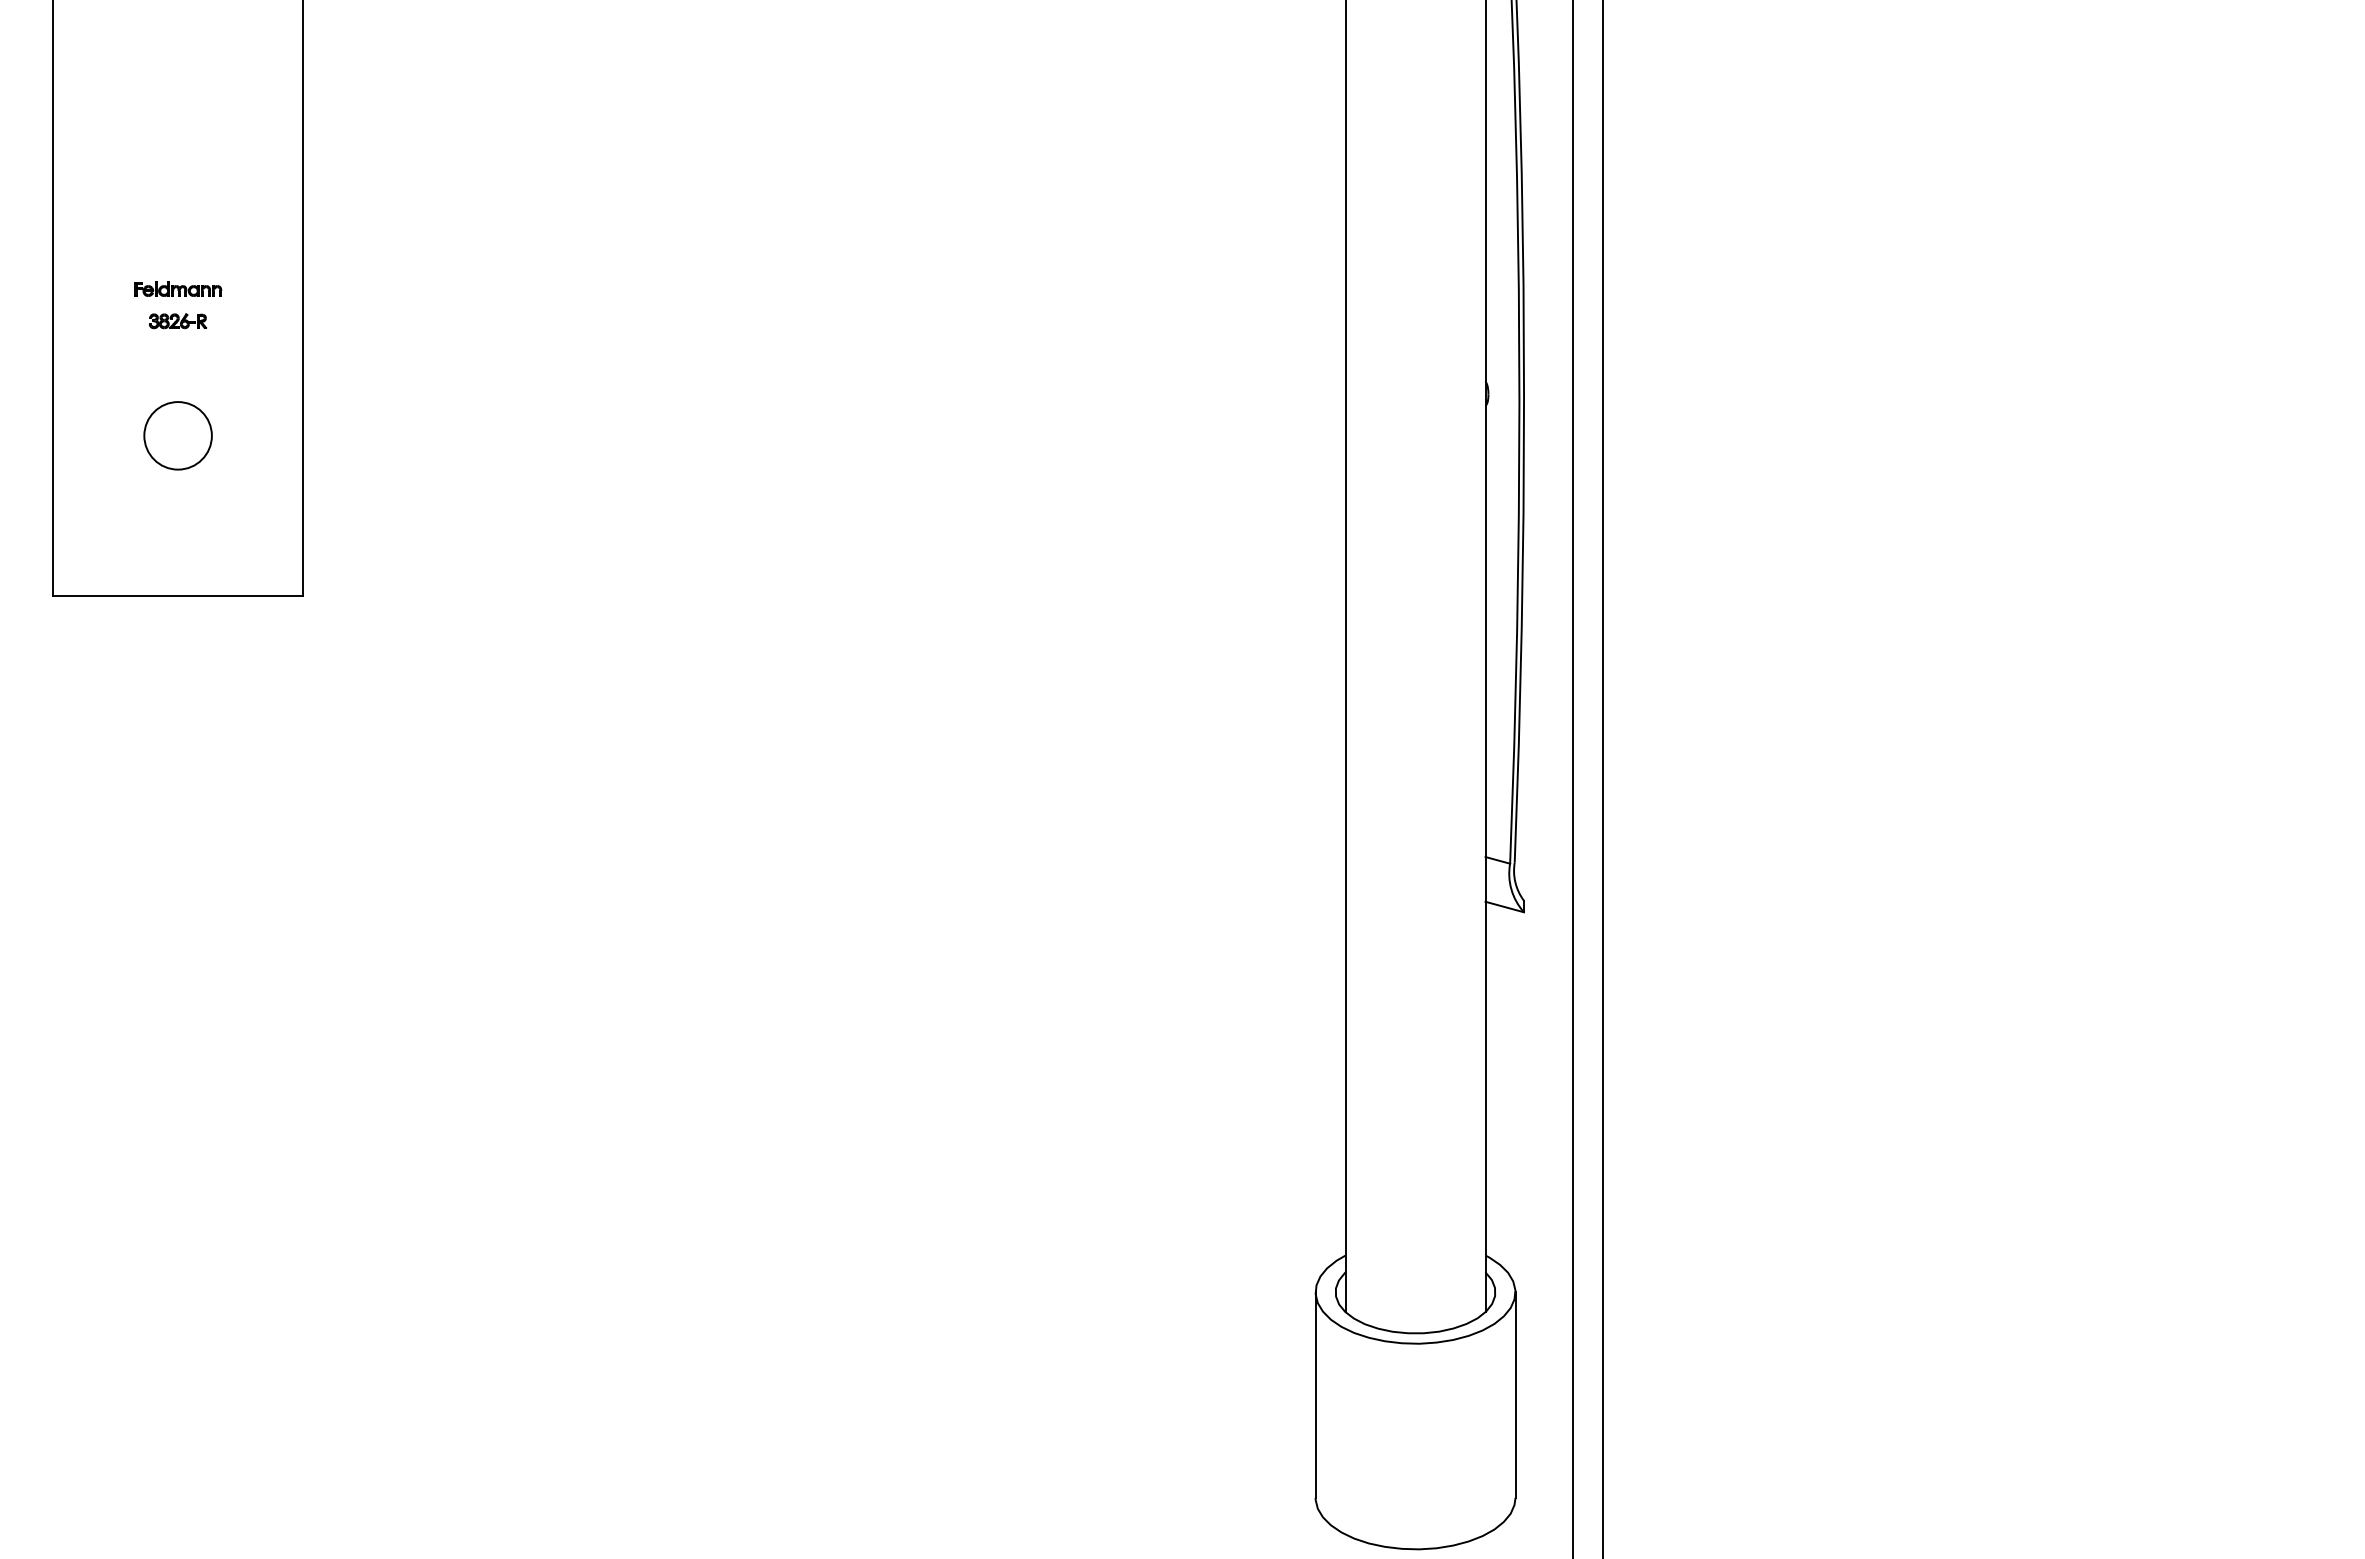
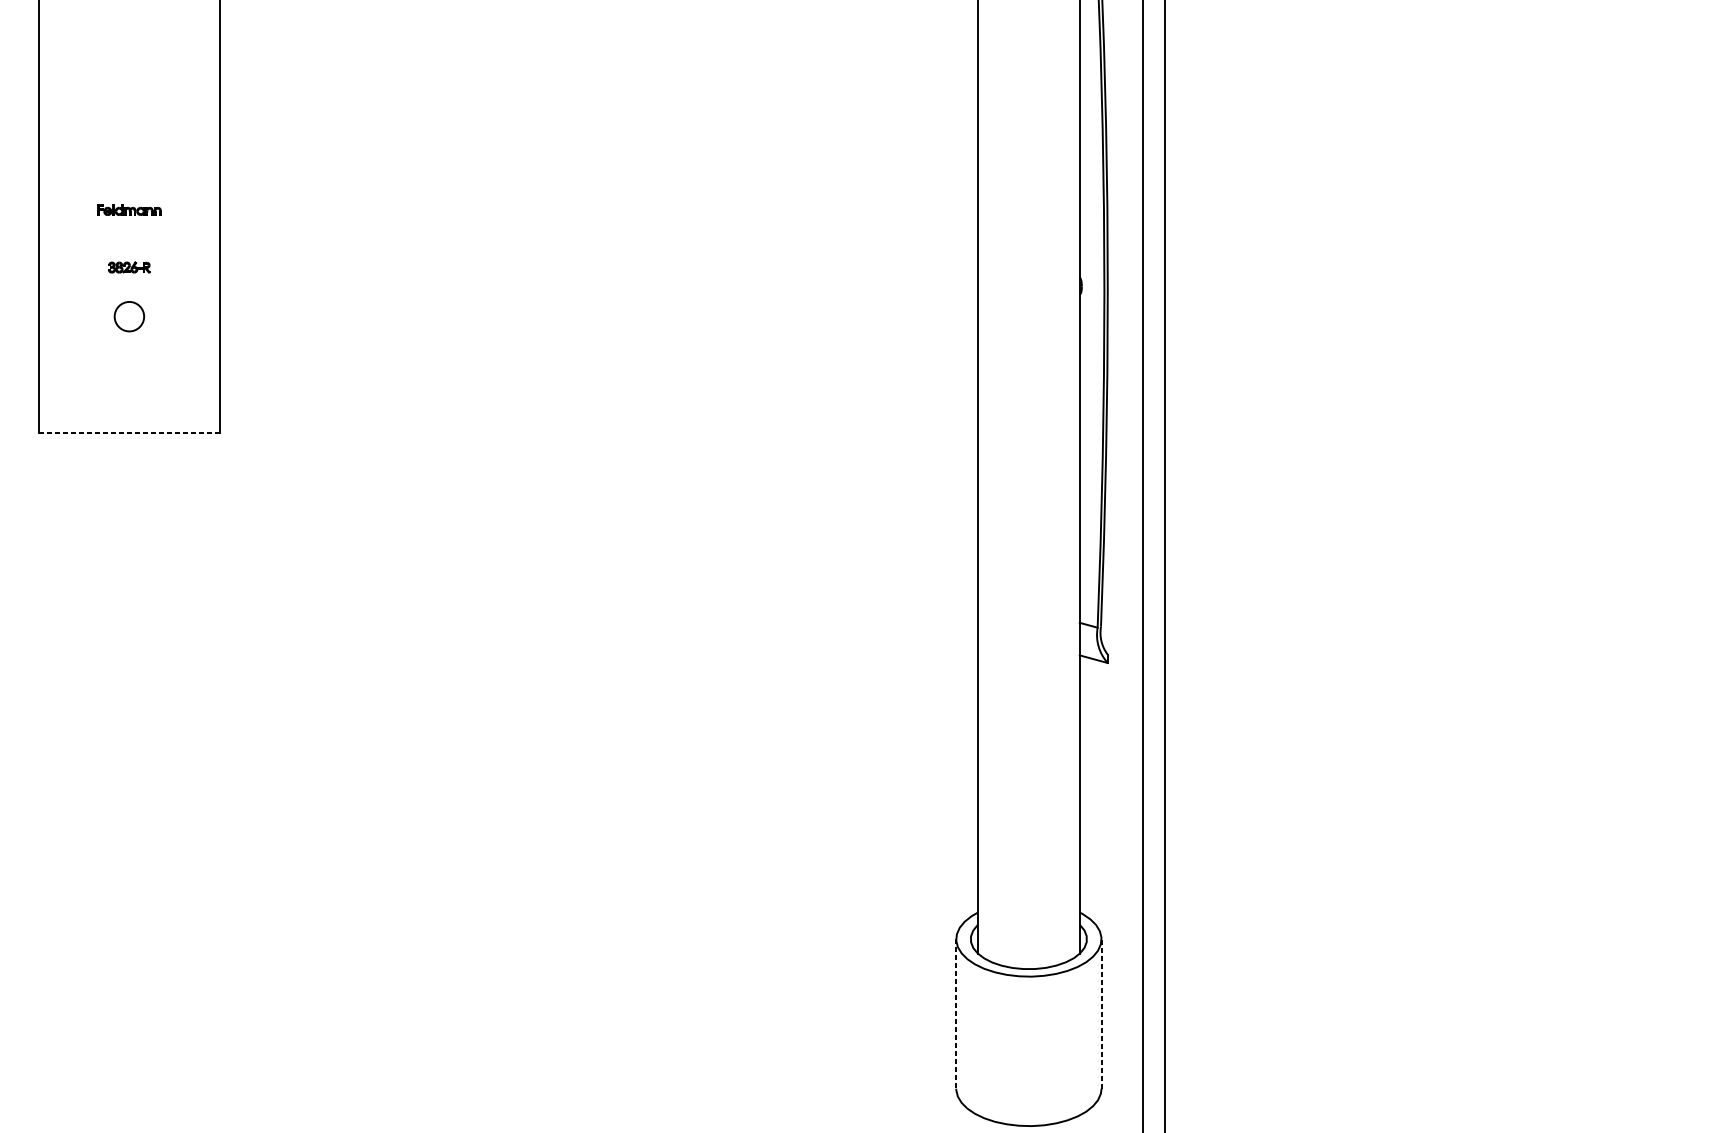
part: (177, 321) -> (128, 267), moved
circle: (177, 435) -> (128, 316), size x0.6
line: (178, 595) -> (129, 432), solid -> dashed
line: (1315, 1395) -> (956, 1014), solid -> dashed
line: (1515, 1395) -> (1101, 1014), solid -> dashed

